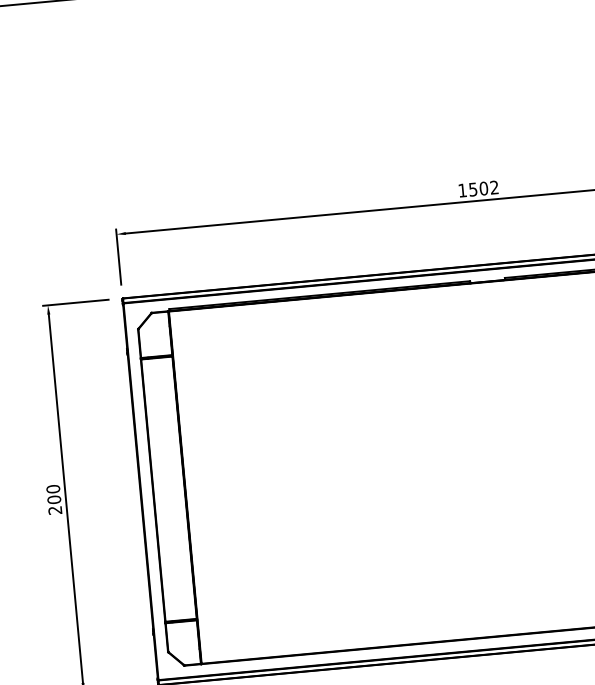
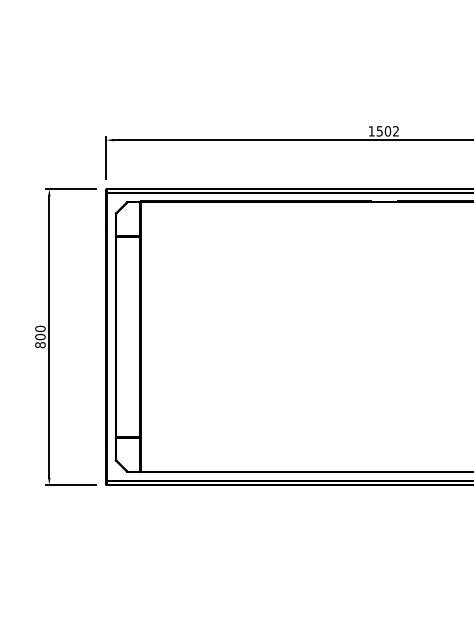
text: (55, 510) -> (40, 345), 200 -> 800

